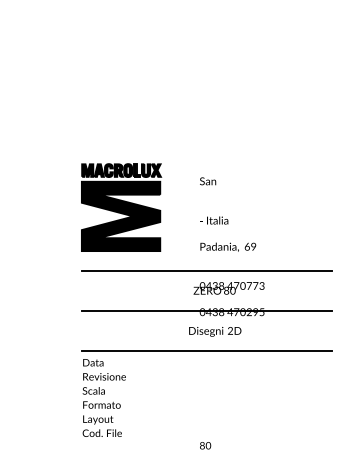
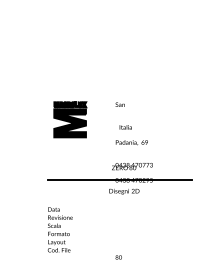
part: (121, 206) -> (70, 119), size x0.7
line: (206, 270) -> (119, 156), removed
line: (206, 350) -> (119, 202), removed

